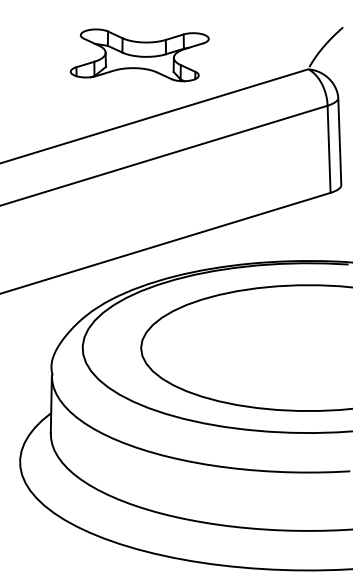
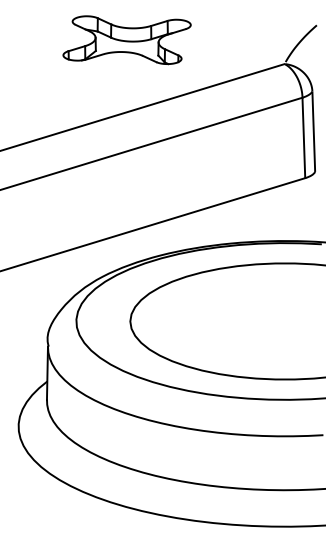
part: (139, 55) -> (126, 40), moved

